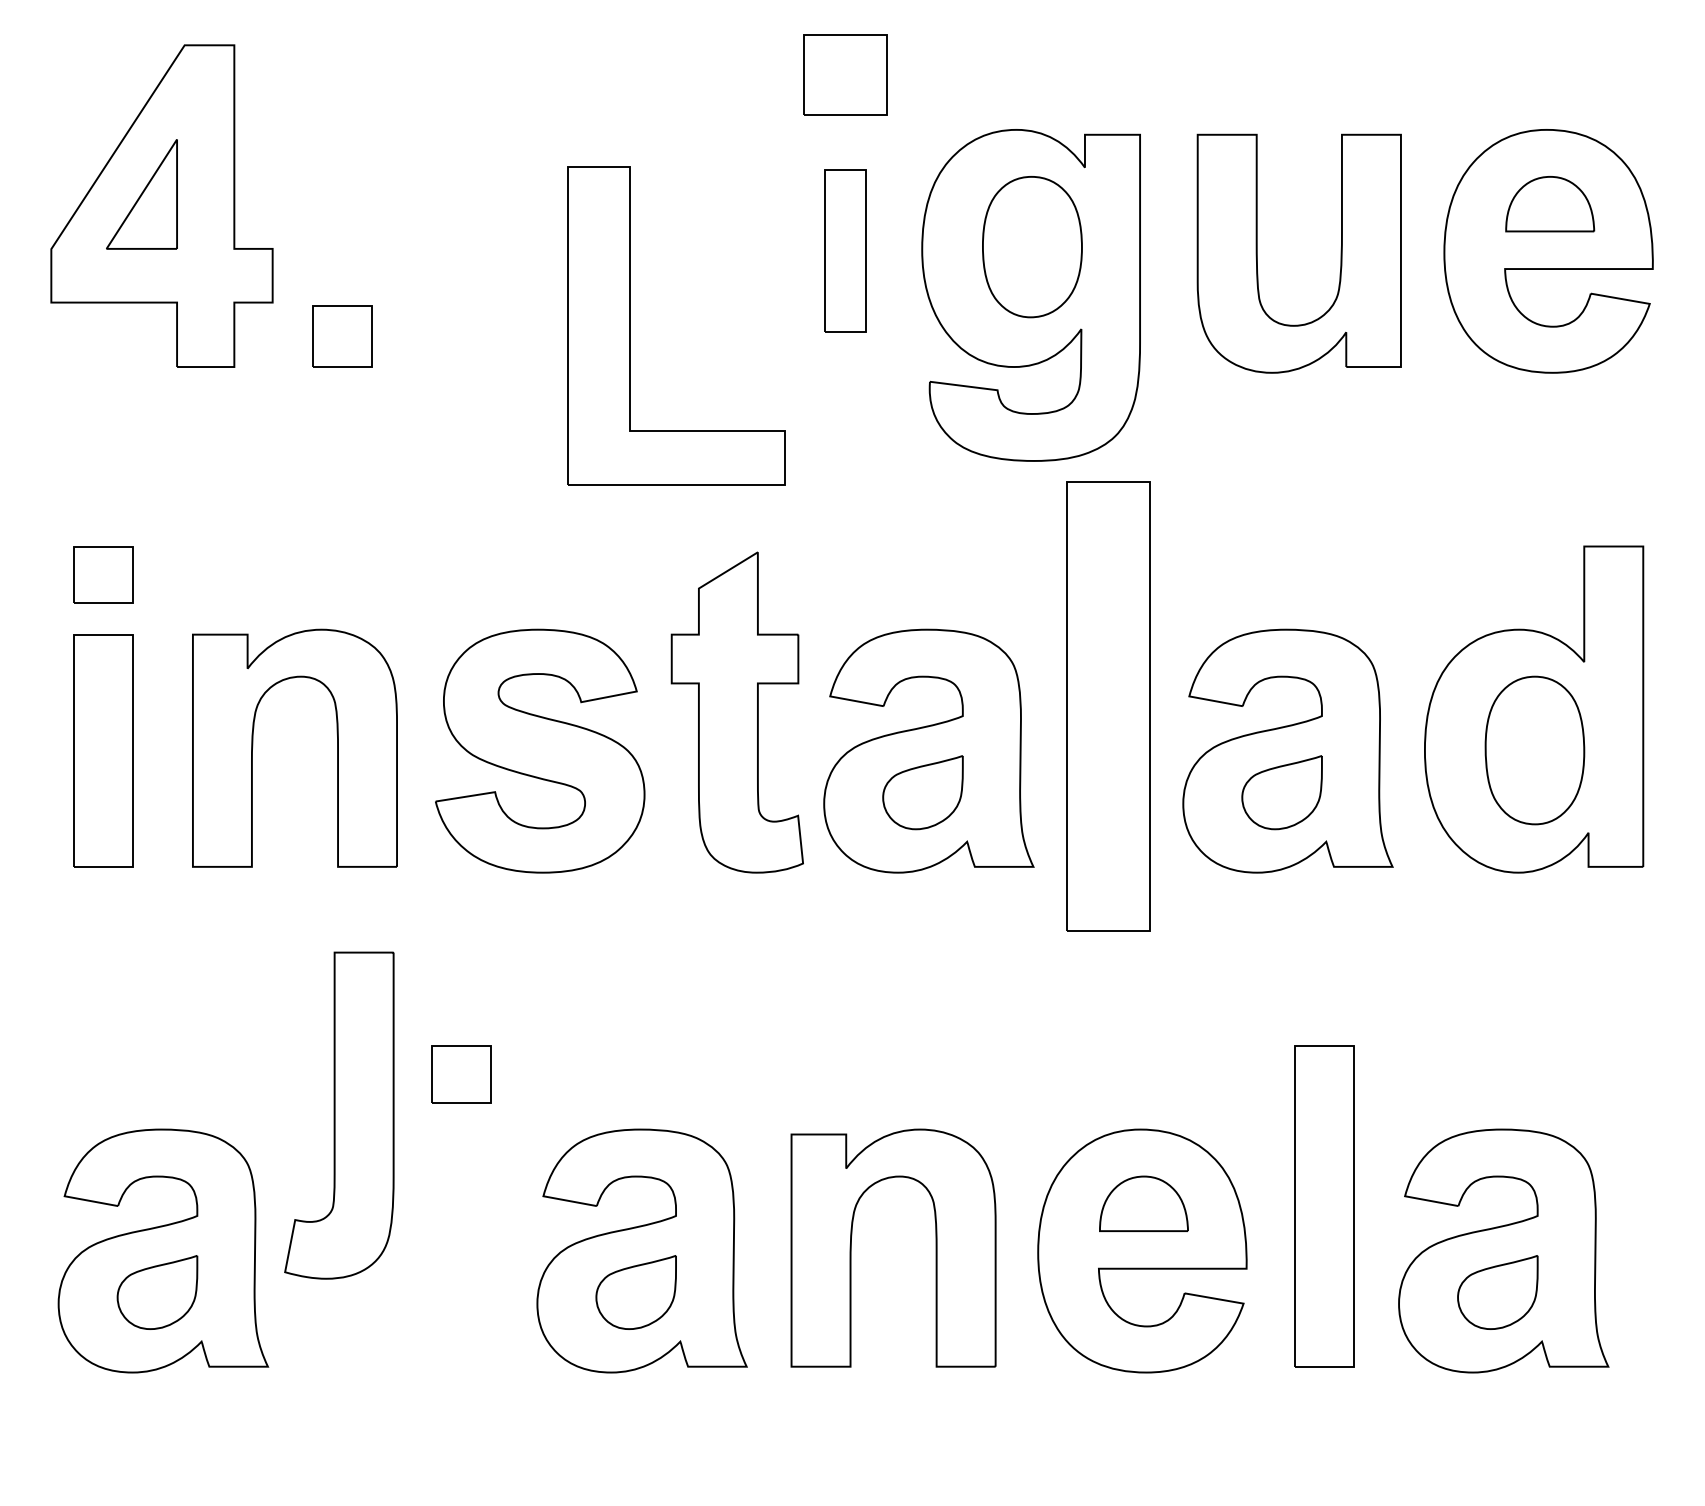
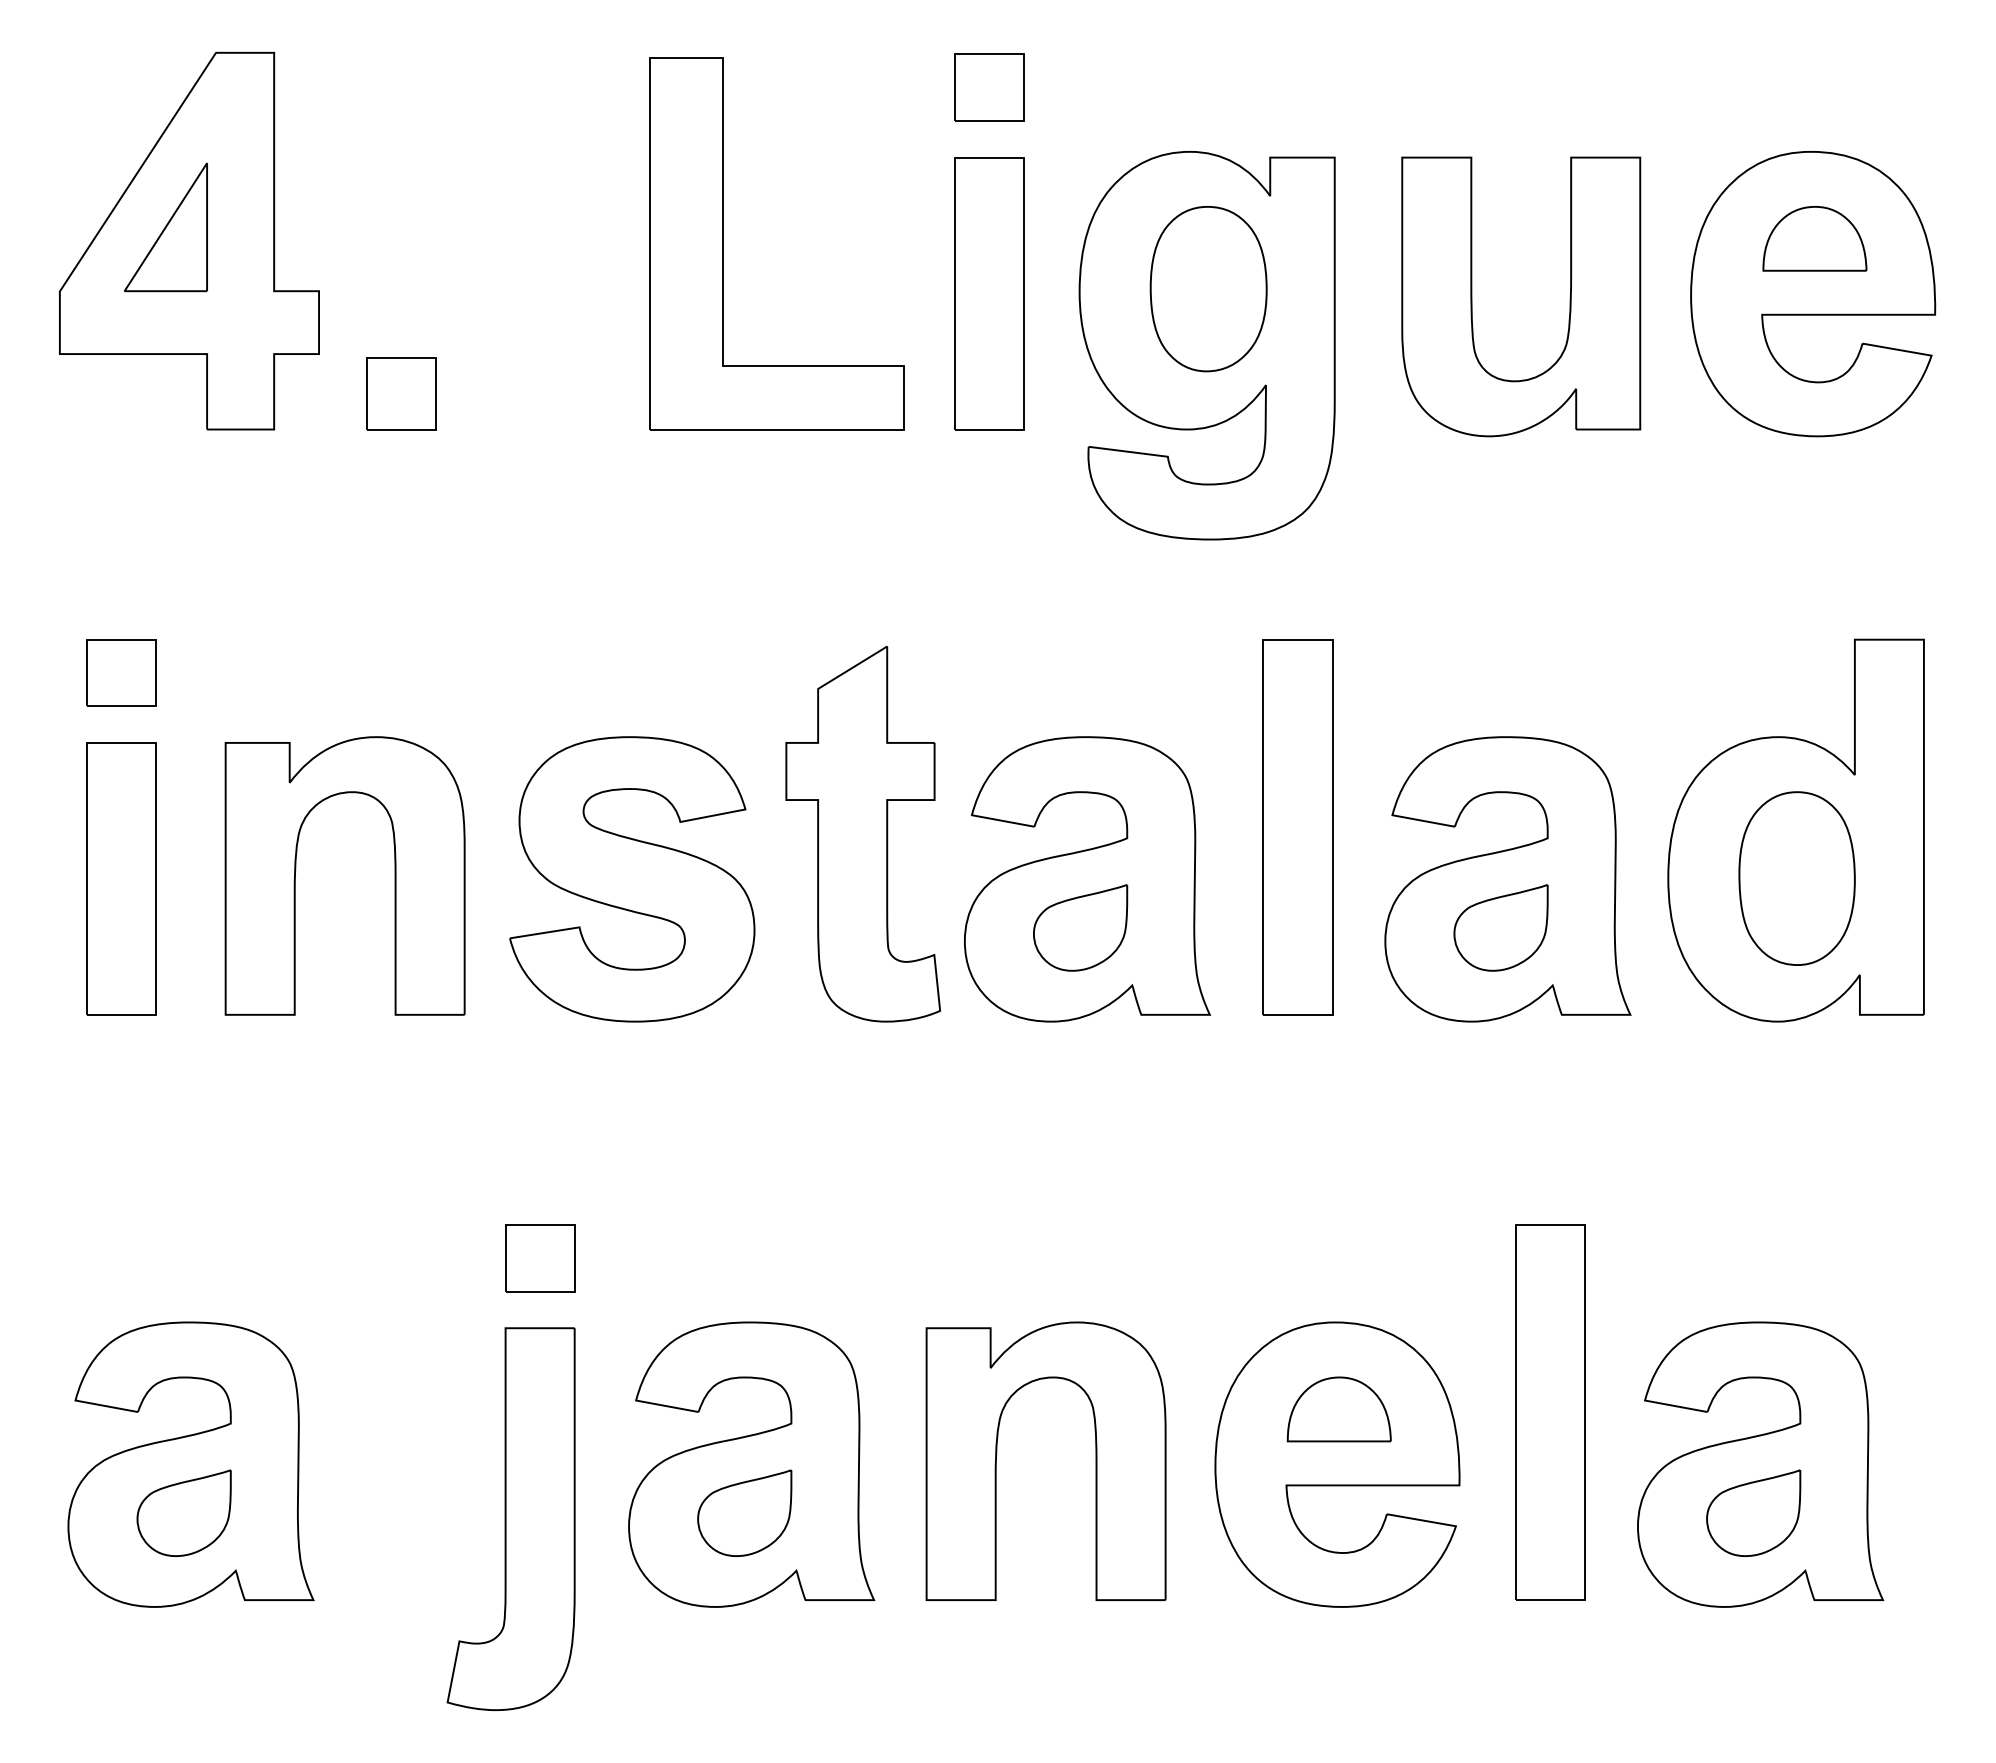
part: (845, 74) -> (989, 87), size x0.71
part: (845, 250) -> (989, 293), size x1.43
part: (630, 326) -> (723, 243), moved
part: (1108, 706) -> (1297, 827), size x0.71
part: (338, 1115) -> (510, 1519), moved

